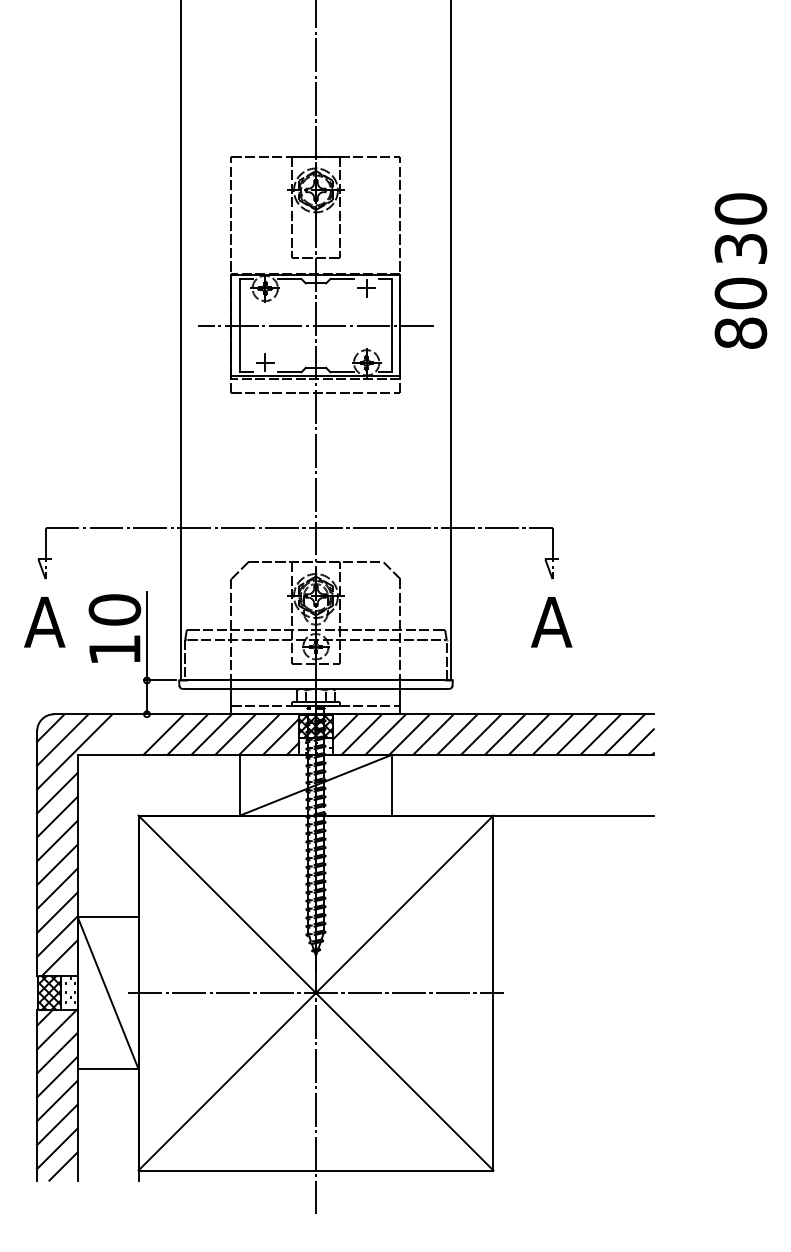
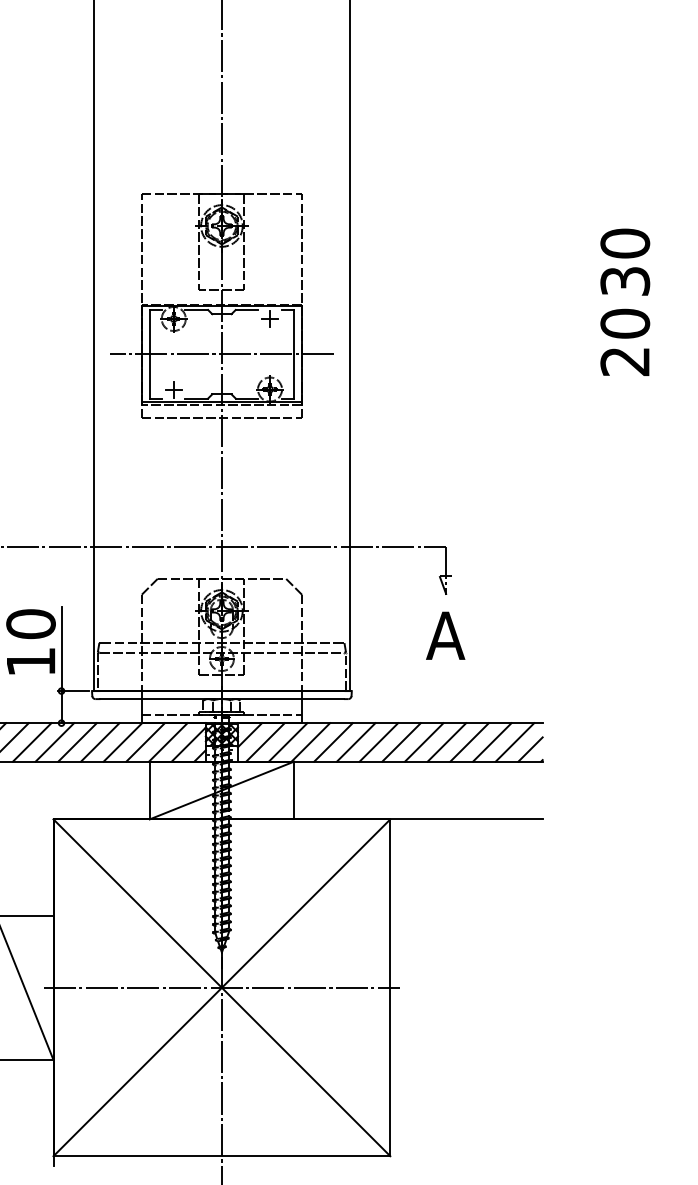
text: (740, 332) -> (624, 360), 80 -> 20
line: (115, 734) -> (31, 742), added
line: (139, 734) -> (54, 742), added

